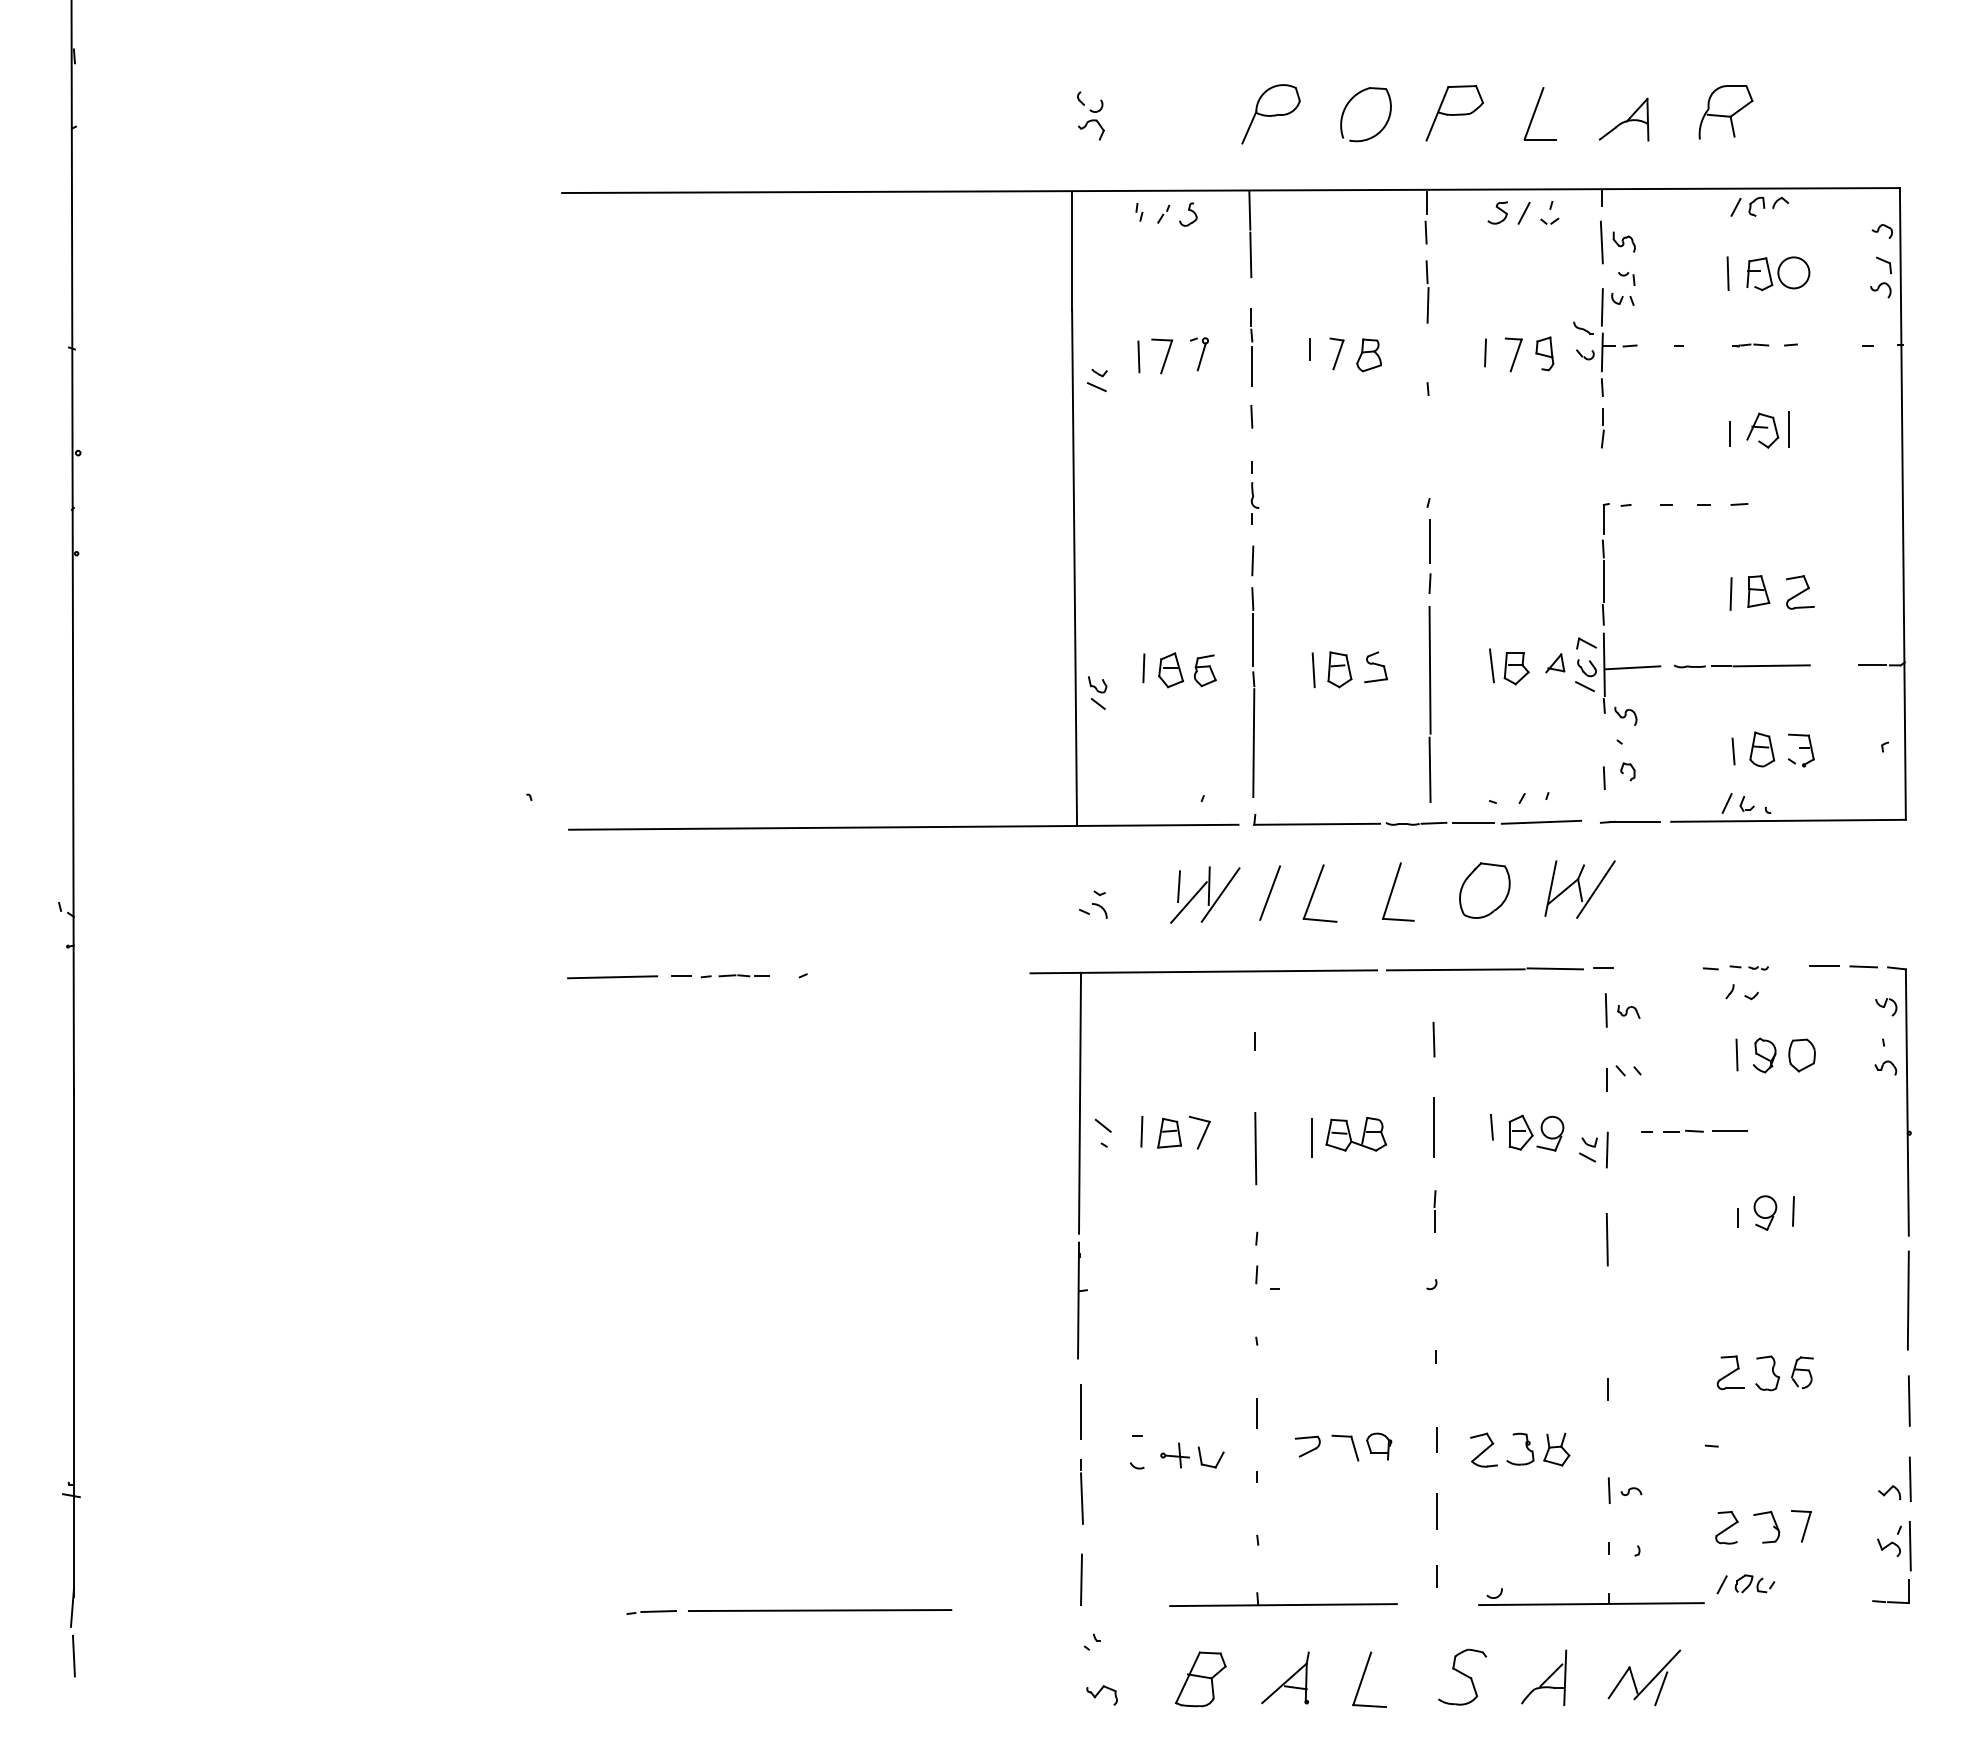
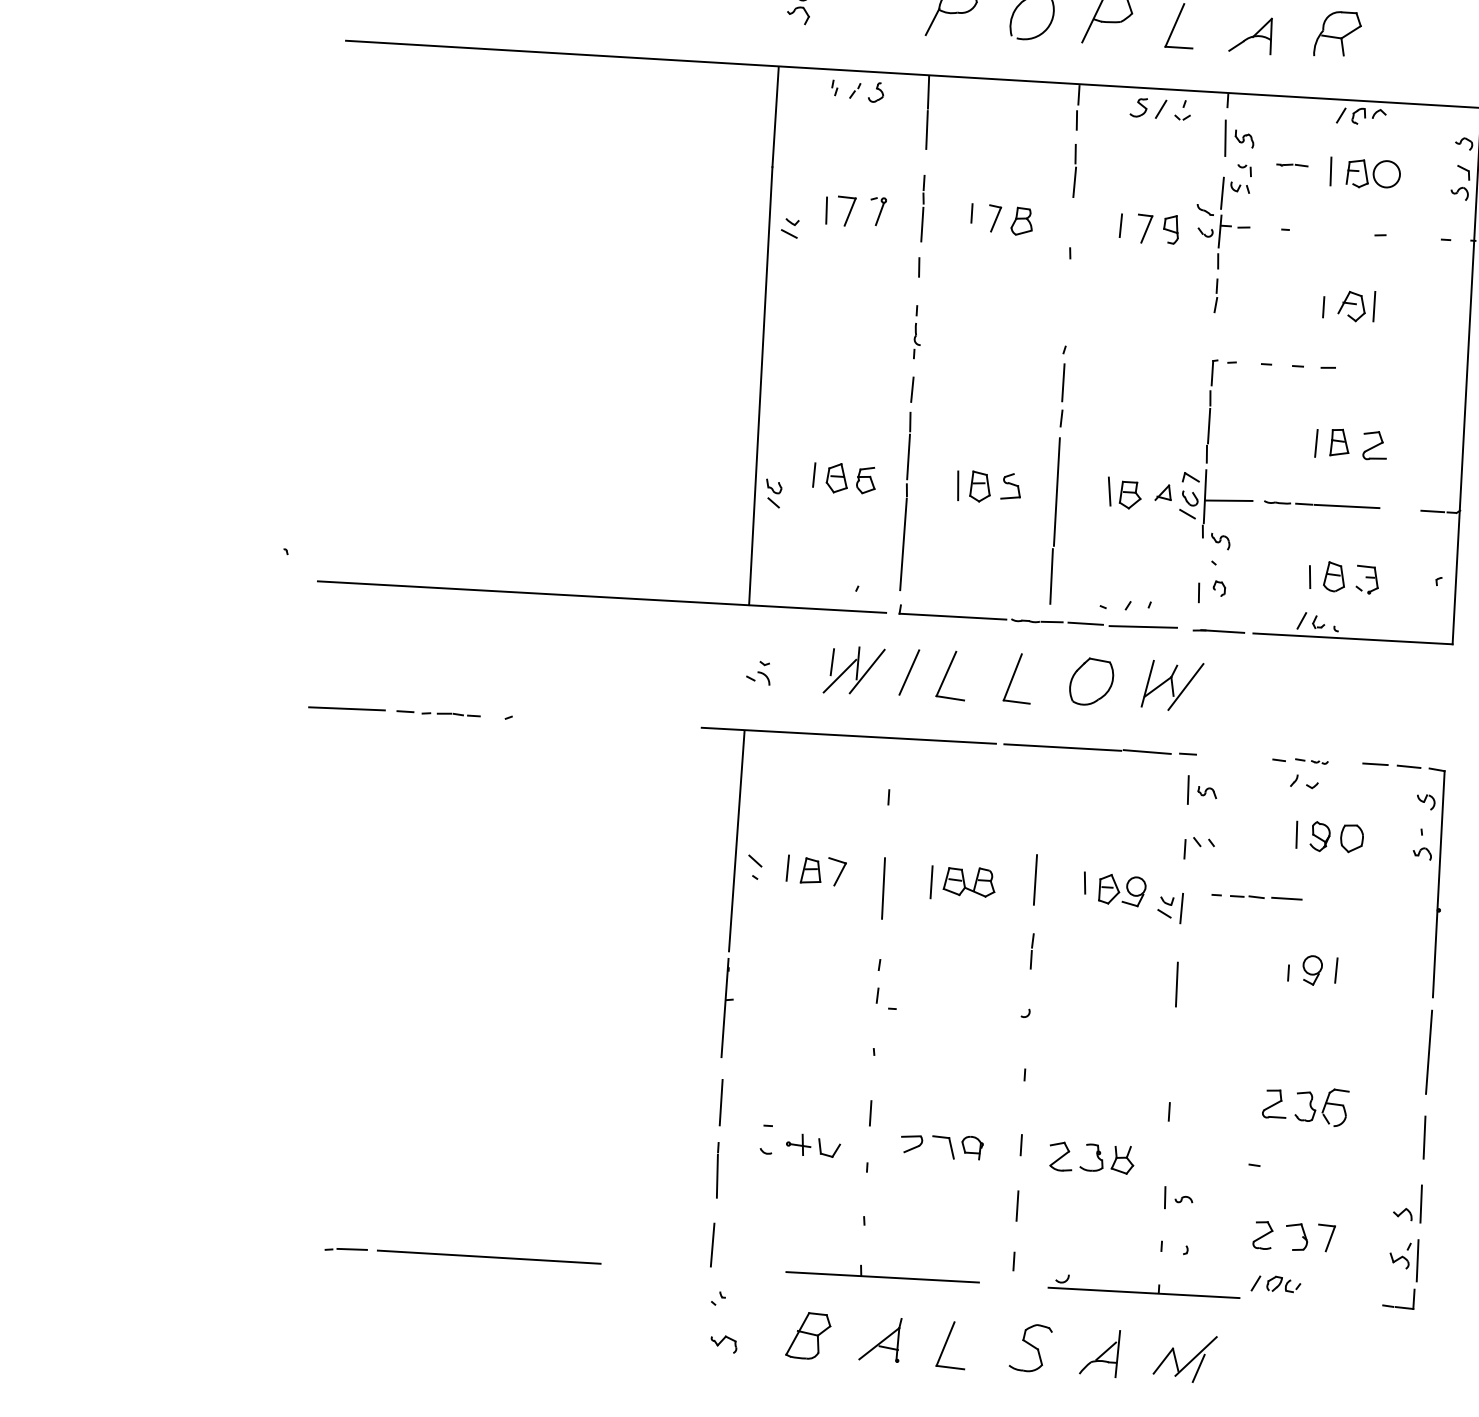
part: (1750, 345) -> (1292, 165), moved
line: (1433, 1039) -> (1040, 805), removed
part: (1802, 1372) -> (1335, 1107), size x1.4

